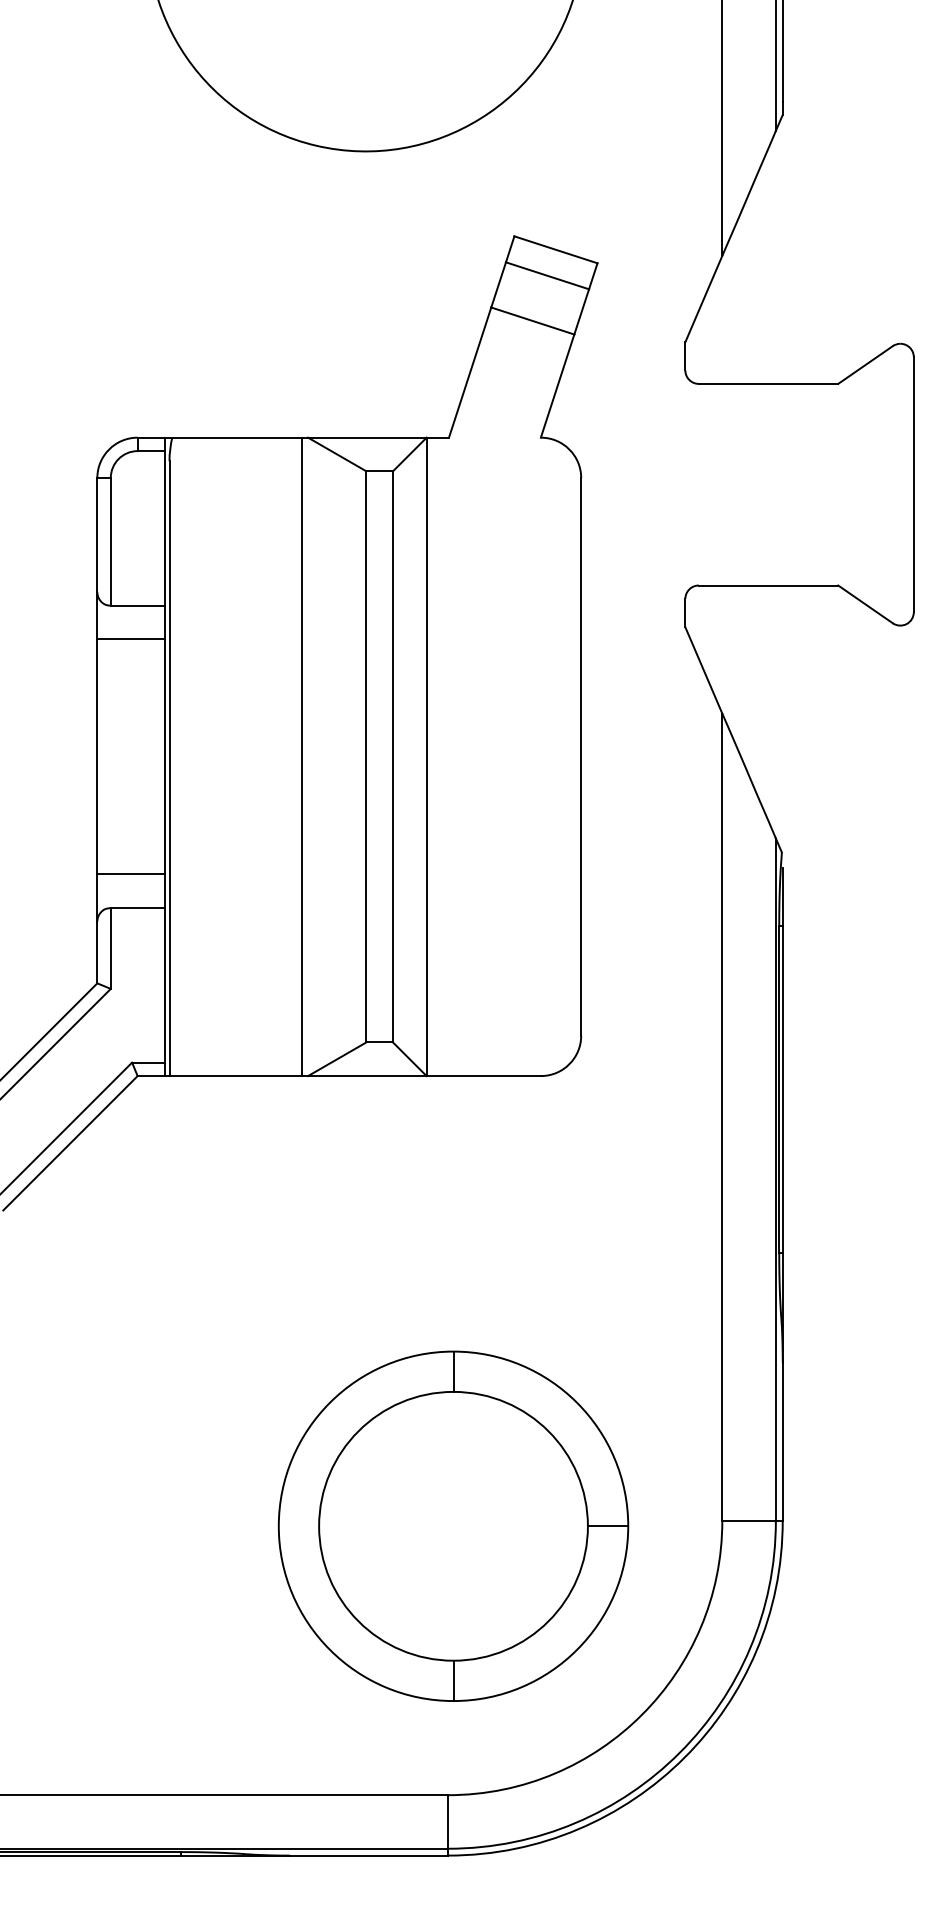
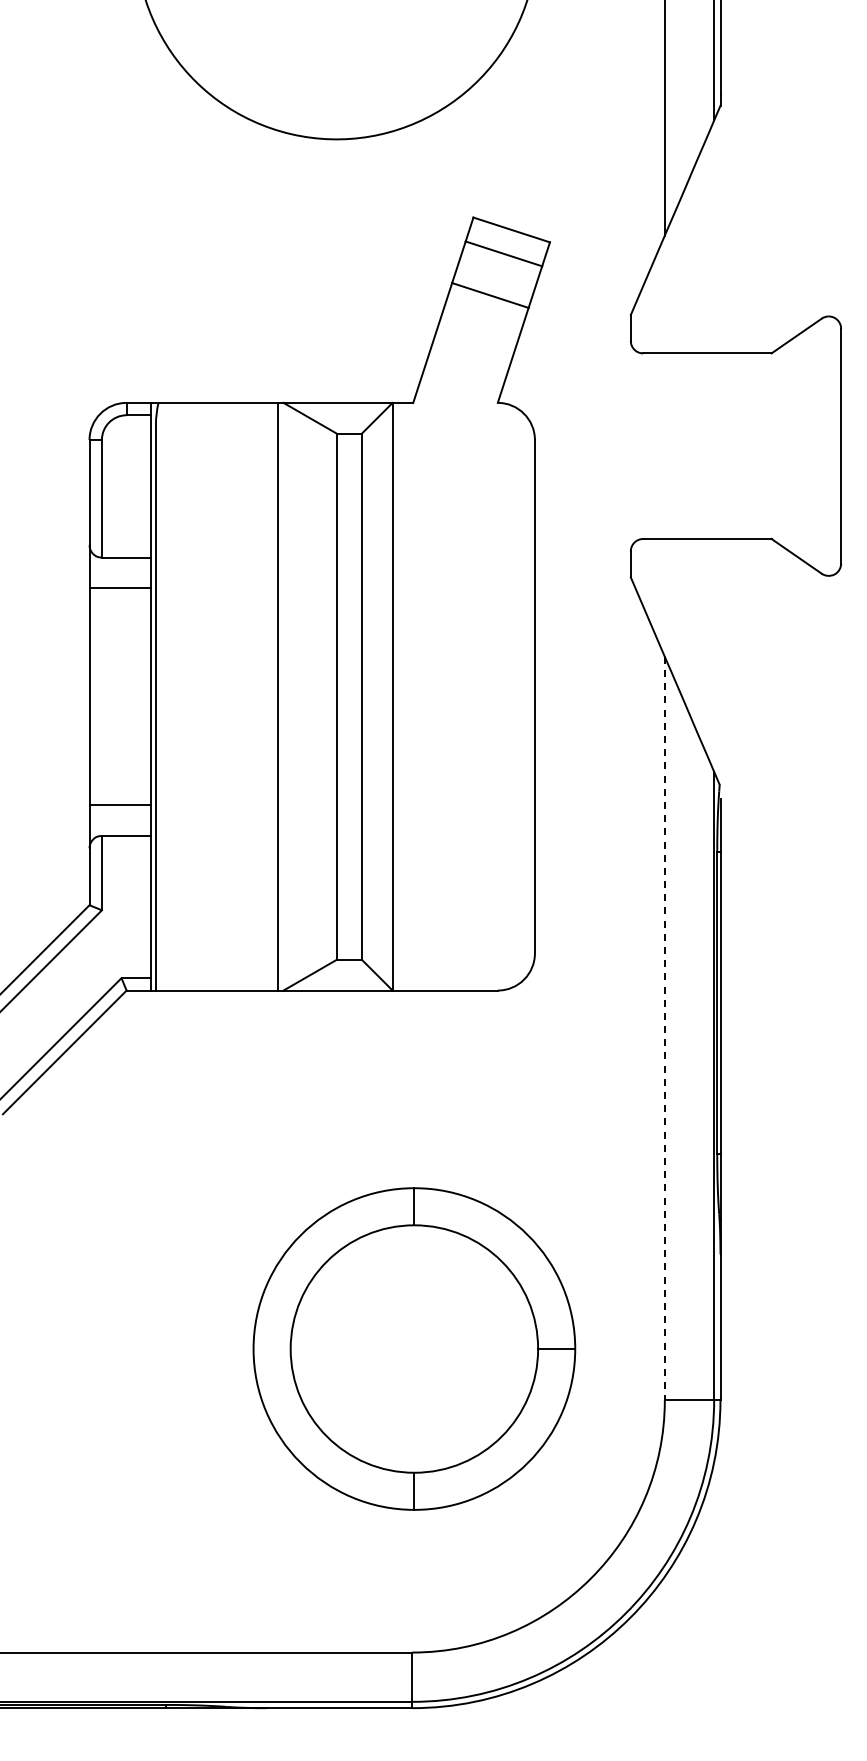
line: (721, 1117) -> (664, 1028), solid -> dashed
part: (453, 1525) -> (414, 1348), moved

